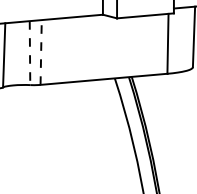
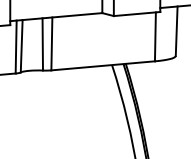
line: (40, 51) -> (51, 43), dashed -> solid
line: (29, 53) -> (42, 44), dashed -> solid

